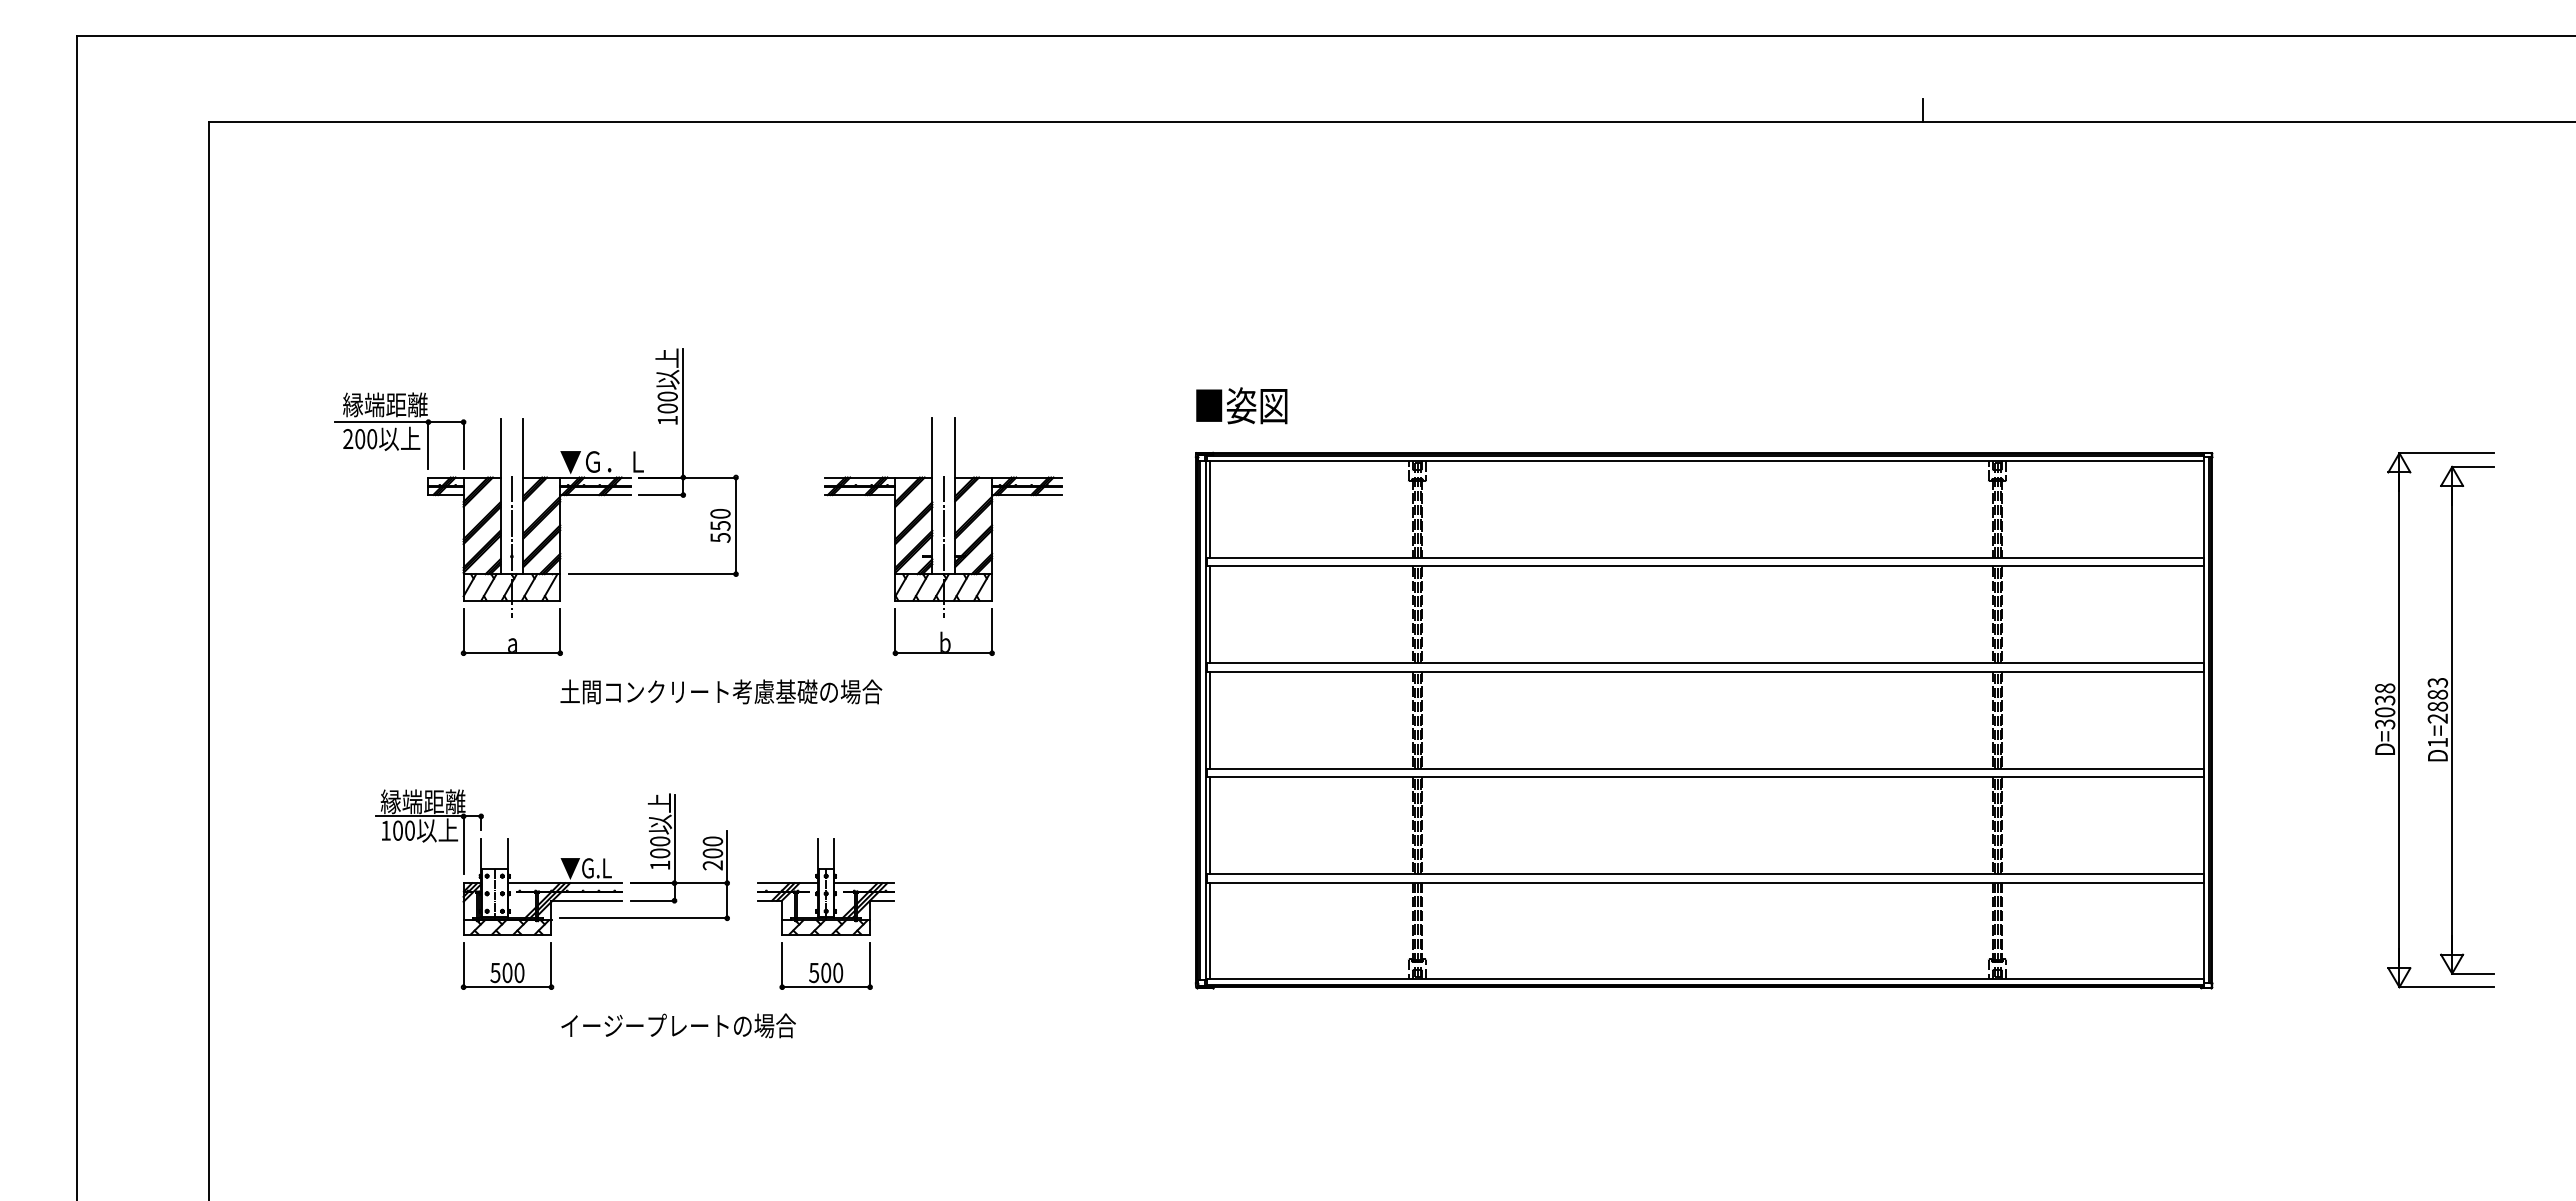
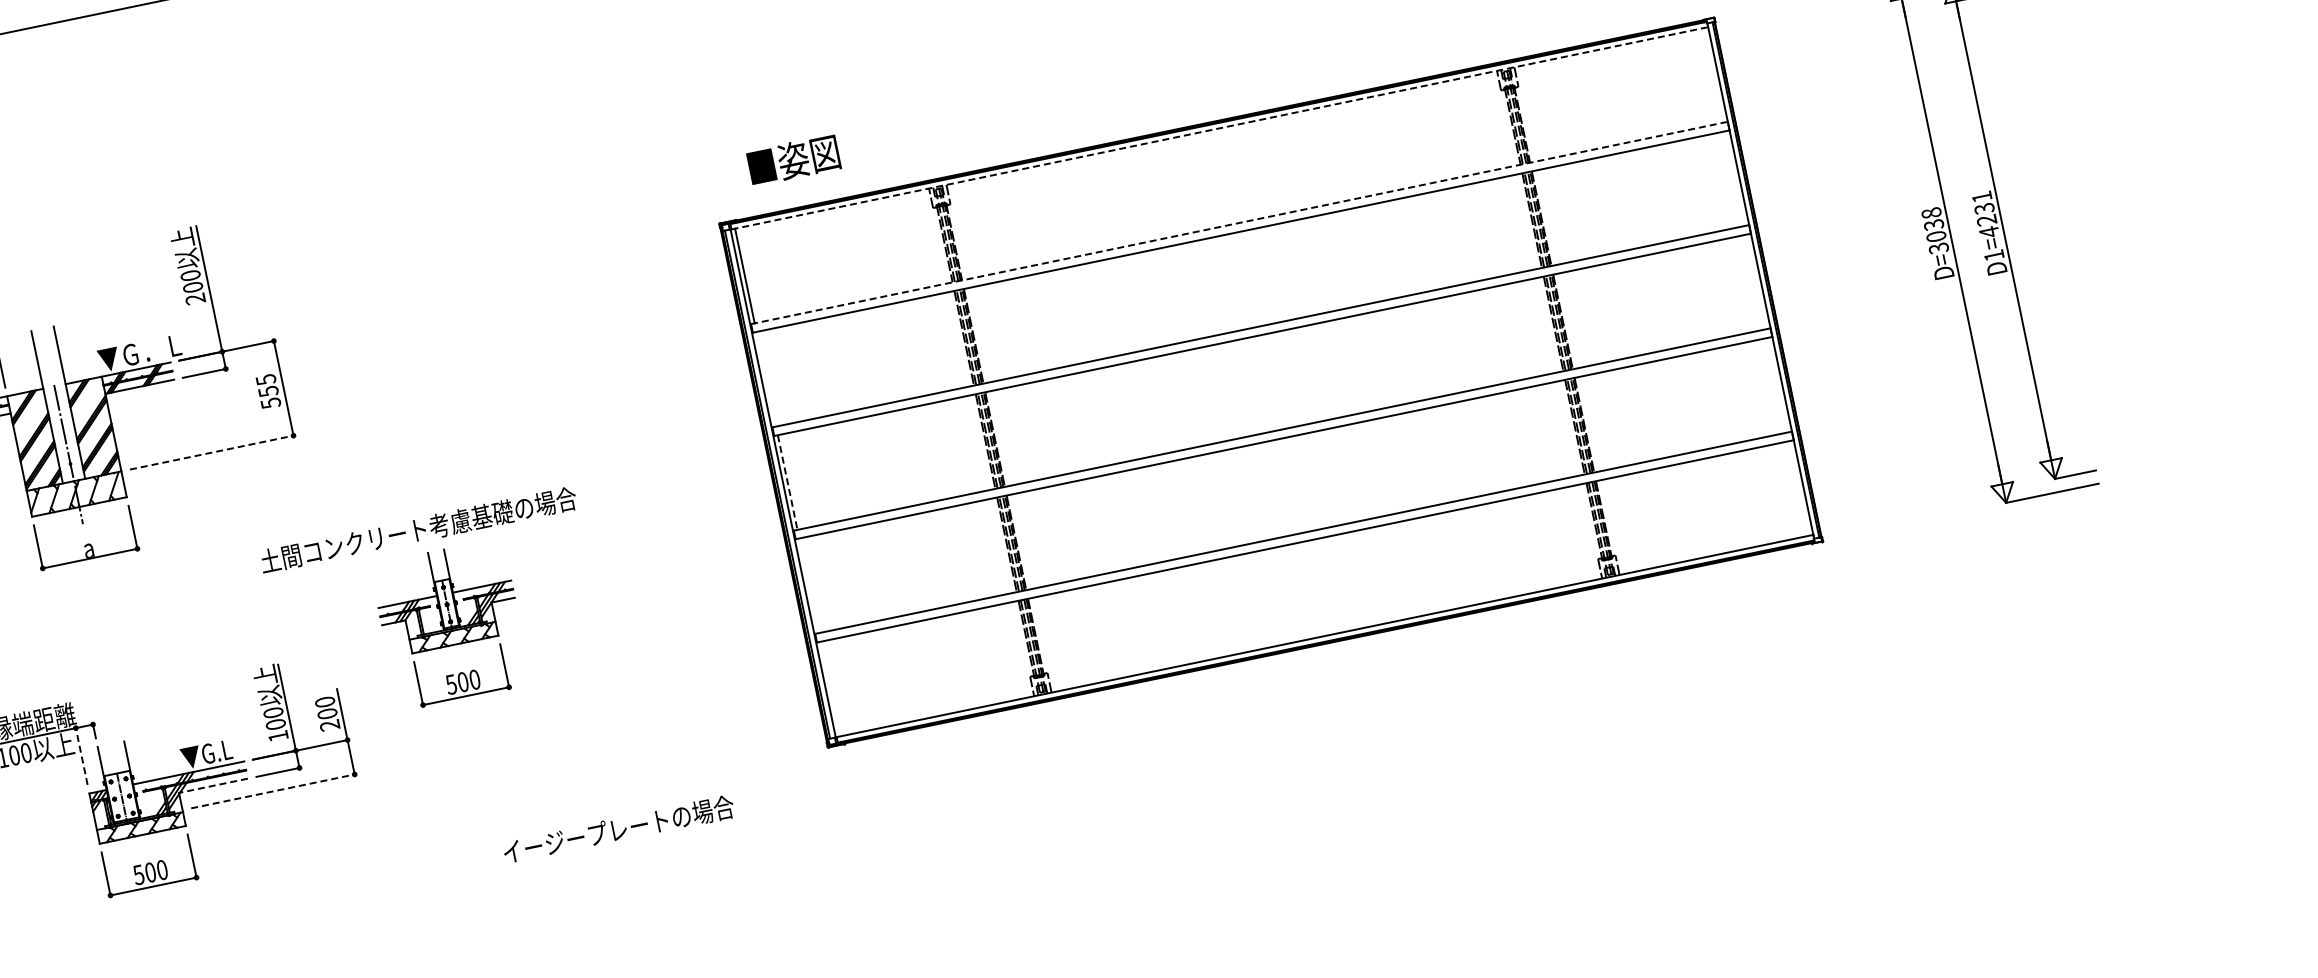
text: (1241, 405) -> (793, 159), moved
text: (667, 420) -> (195, 299), 100 -> 200
line: (1705, 460) -> (1219, 127), solid -> dashed
text: (720, 513) -> (266, 379), 550 -> 555
part: (943, 536) -> (489, 356), removed
line: (1705, 557) -> (1239, 222), solid -> dashed
line: (652, 574) -> (211, 452), solid -> dashed
line: (1210, 614) -> (766, 378), removed
text: (721, 691) -> (418, 529), moved
text: (2437, 701) -> (1985, 215), D1=2883 -> D1=4231
line: (1210, 720) -> (787, 482), solid -> dashed
line: (1210, 825) -> (809, 585), removed
line: (463, 844) -> (81, 755), solid -> dashed
line: (586, 900) -> (213, 785), solid -> dashed
part: (825, 913) -> (450, 624), moved
line: (643, 918) -> (272, 791), solid -> dashed
line: (1210, 930) -> (830, 688), removed
text: (678, 1025) -> (618, 829), moved

